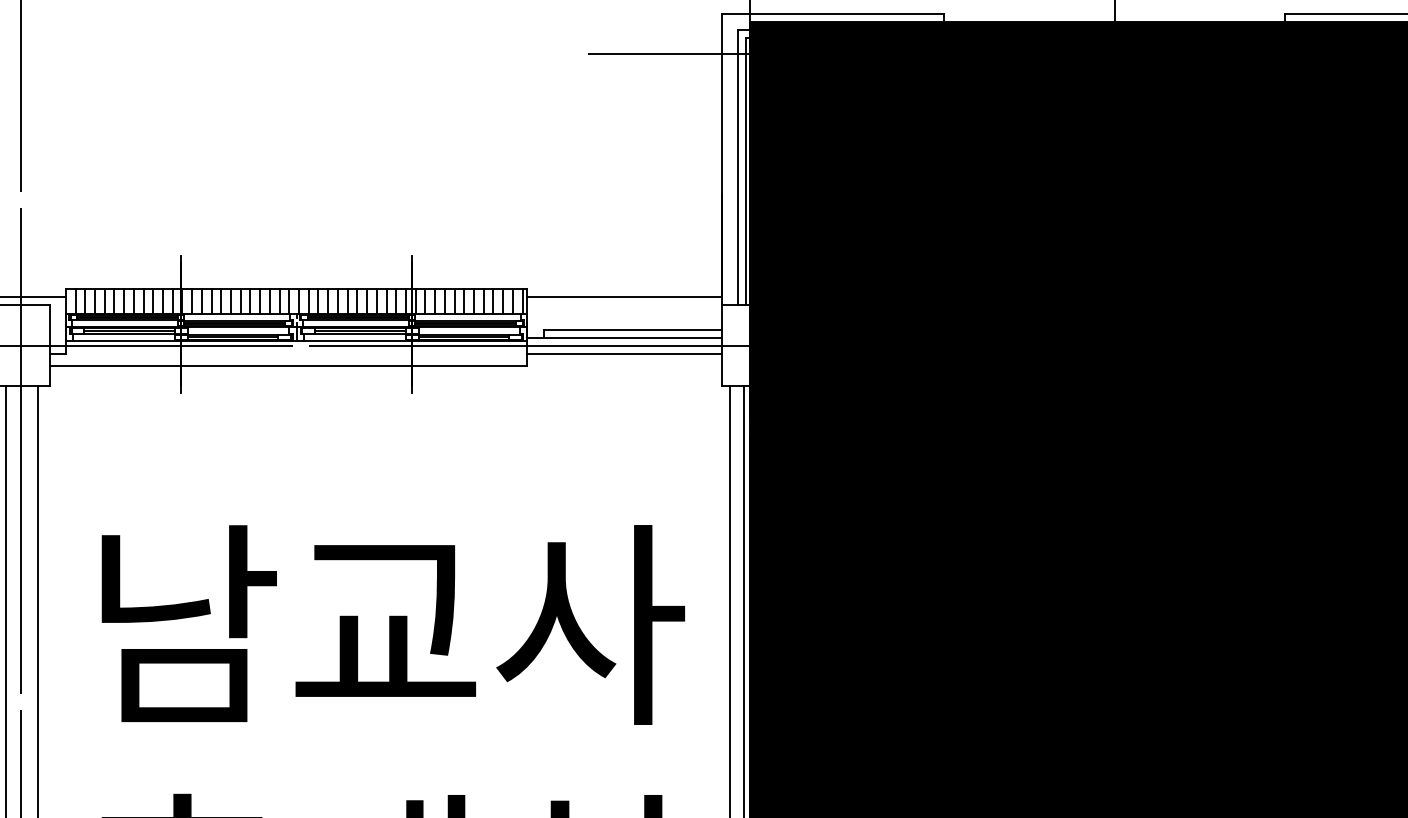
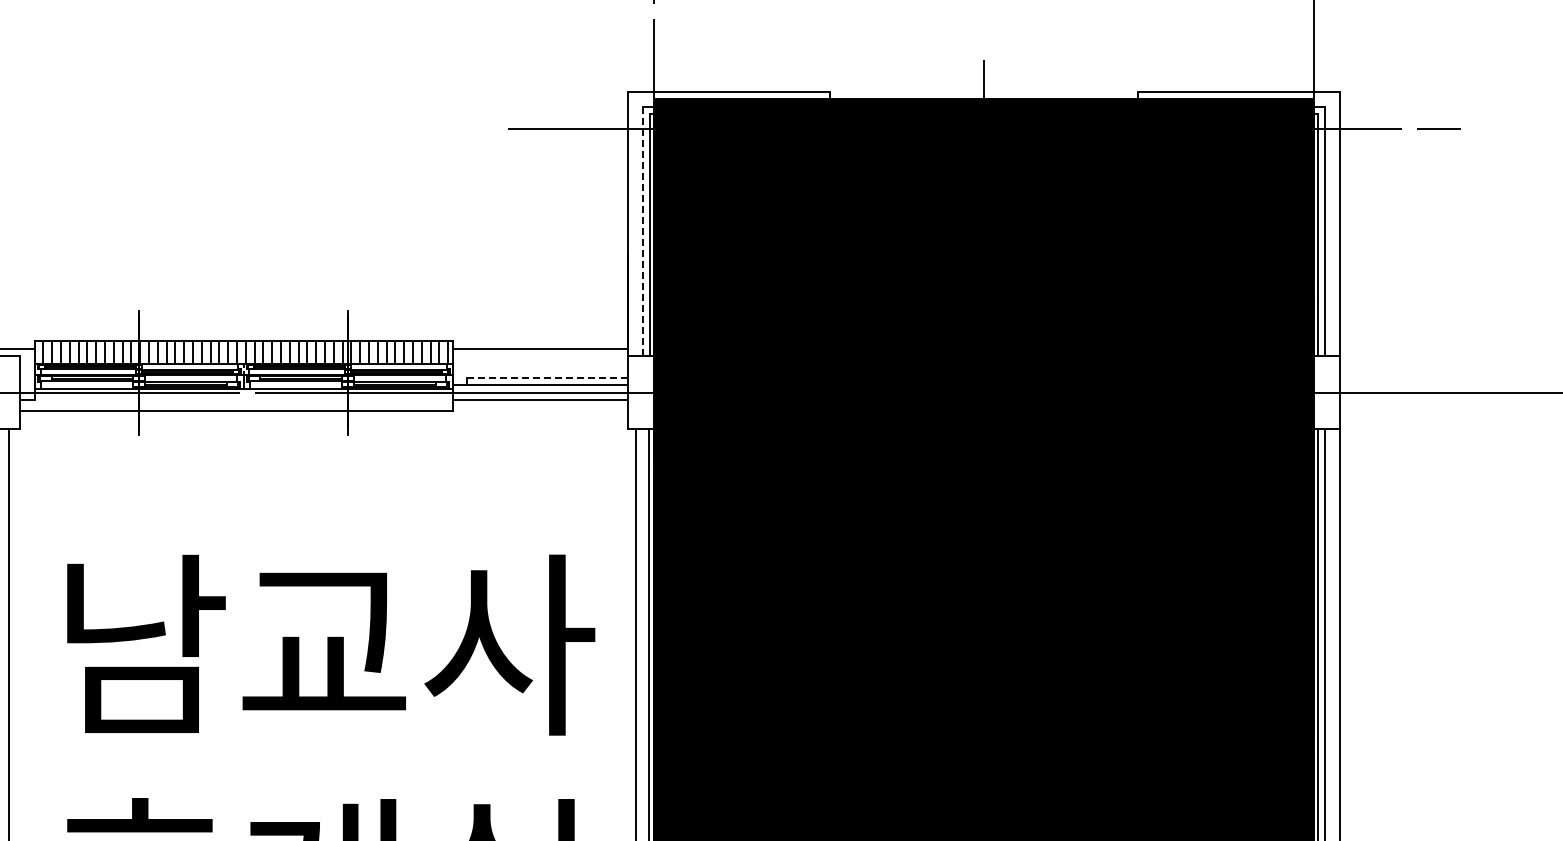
line: (738, 168) -> (643, 231), solid -> dashed
line: (632, 329) -> (547, 377), solid -> dashed

